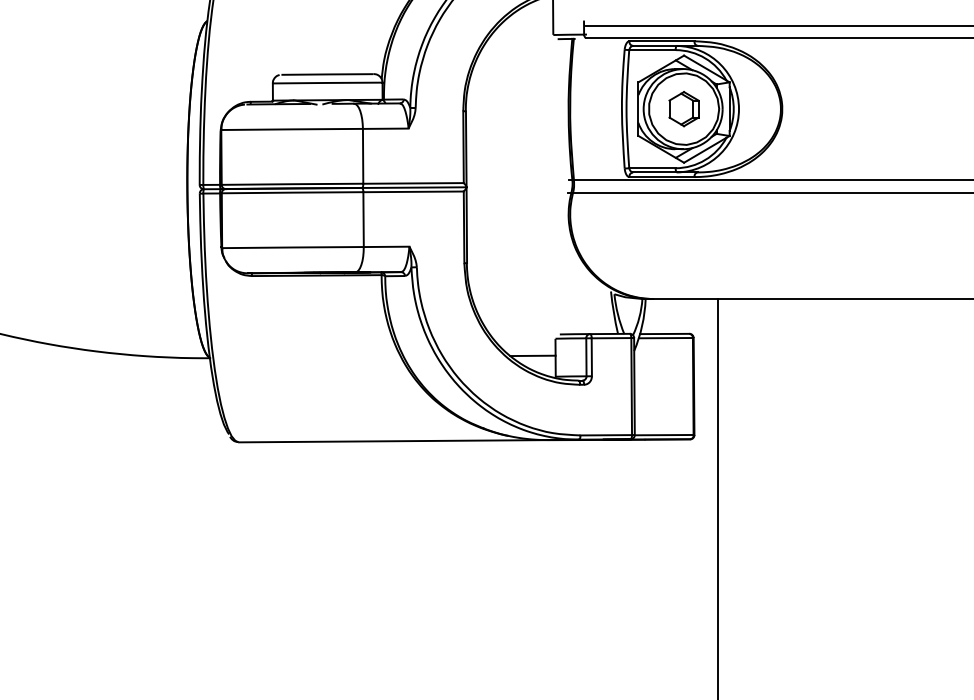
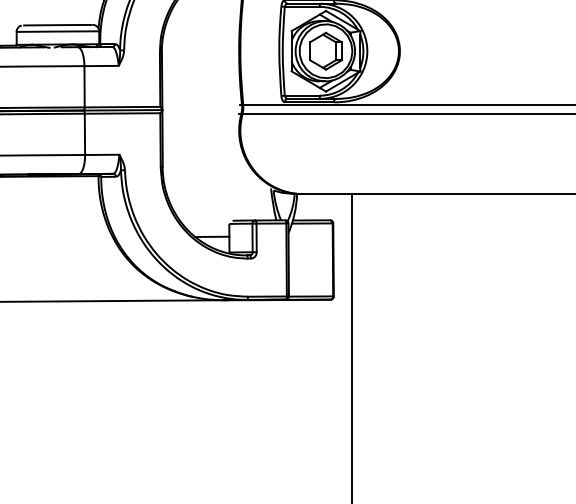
part: (683, 108) -> (325, 50), size x1.43

